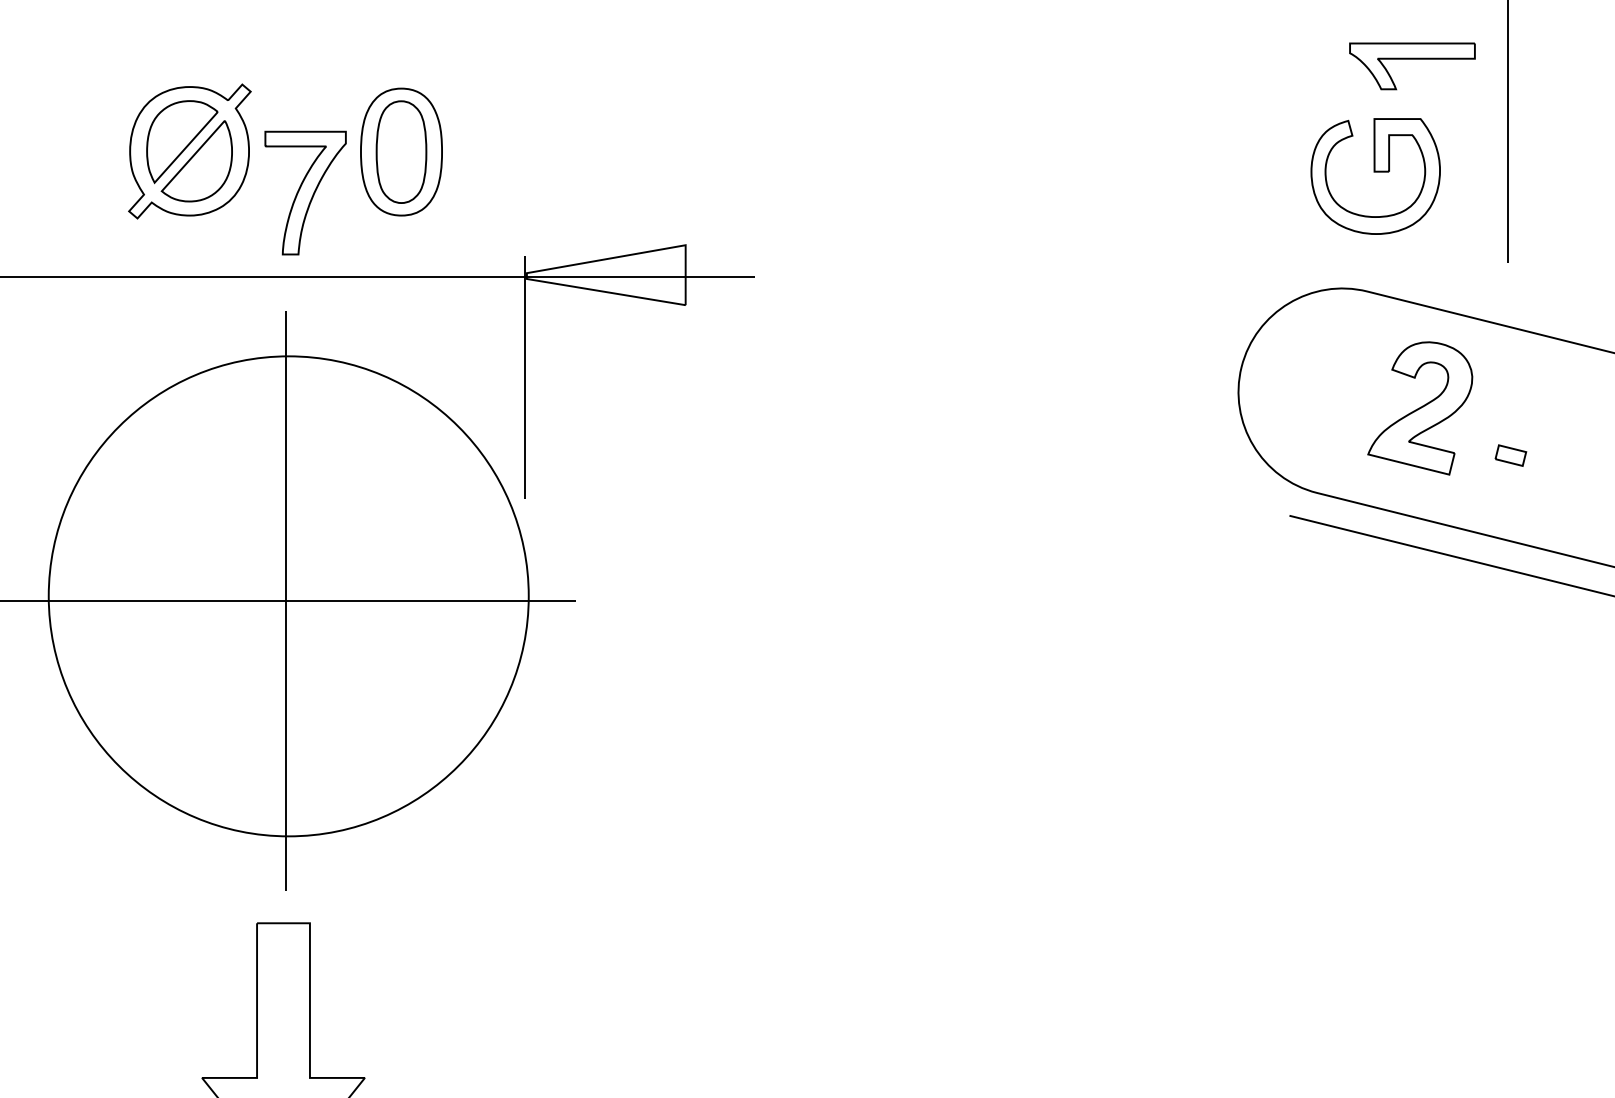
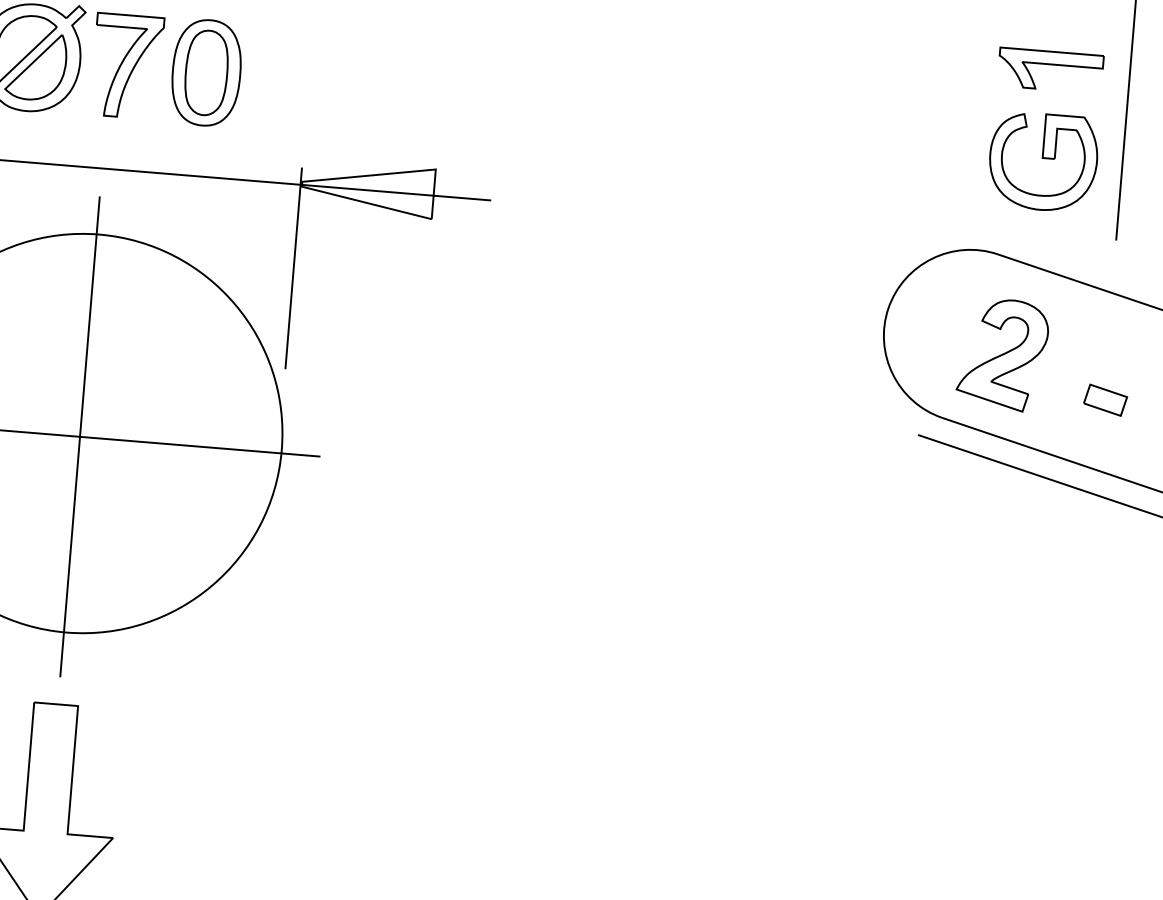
part: (1375, 176) -> (1043, 162), moved
part: (305, 192) -> (127, 65), moved
part: (1420, 408) -> (1003, 354), moved
part: (1510, 455) -> (1105, 400), size x1.67

